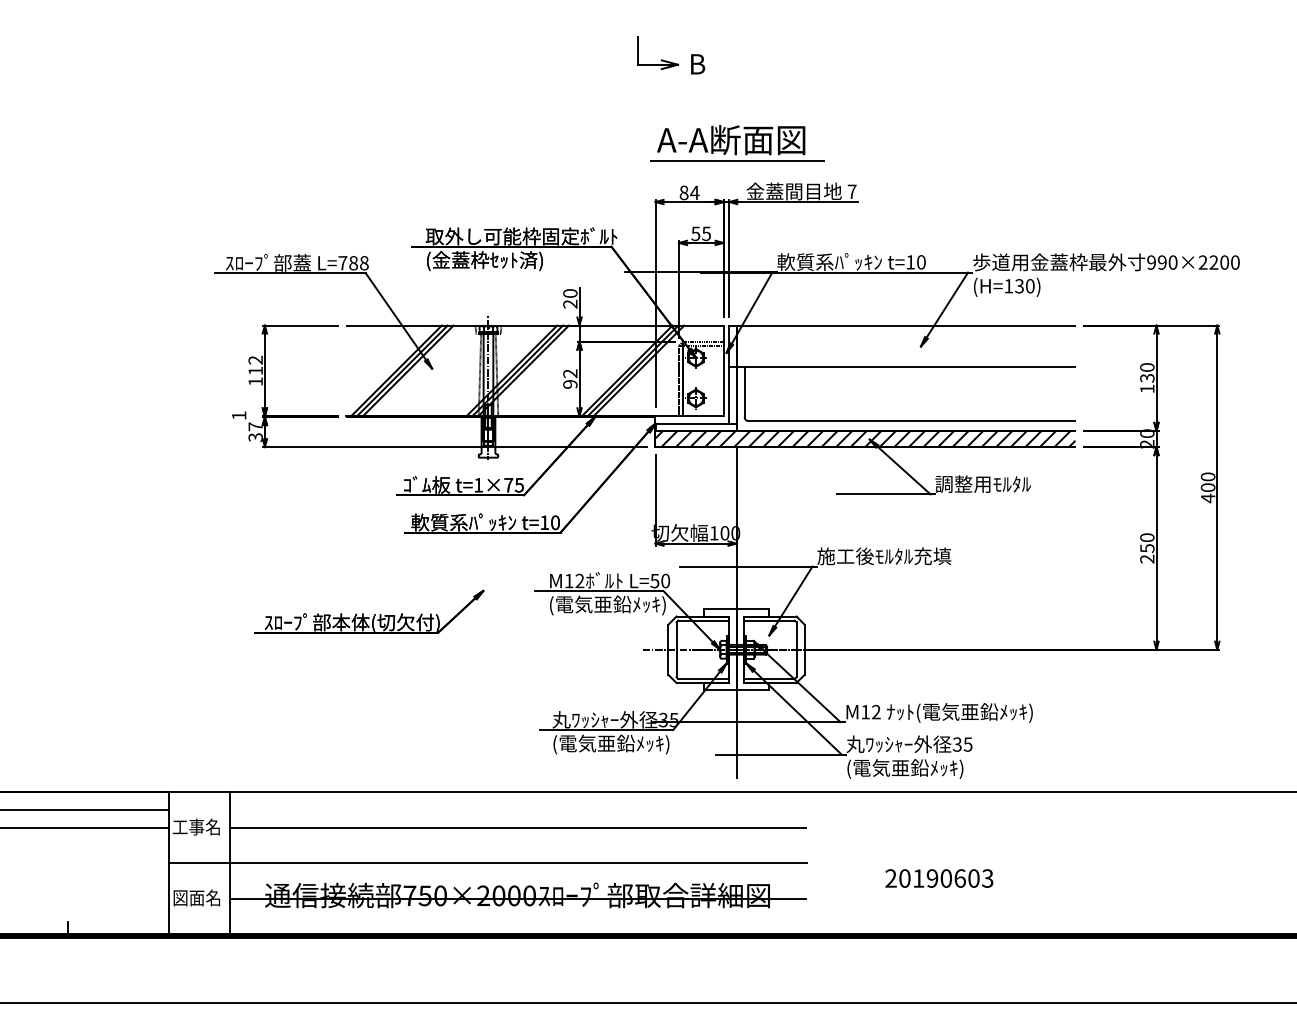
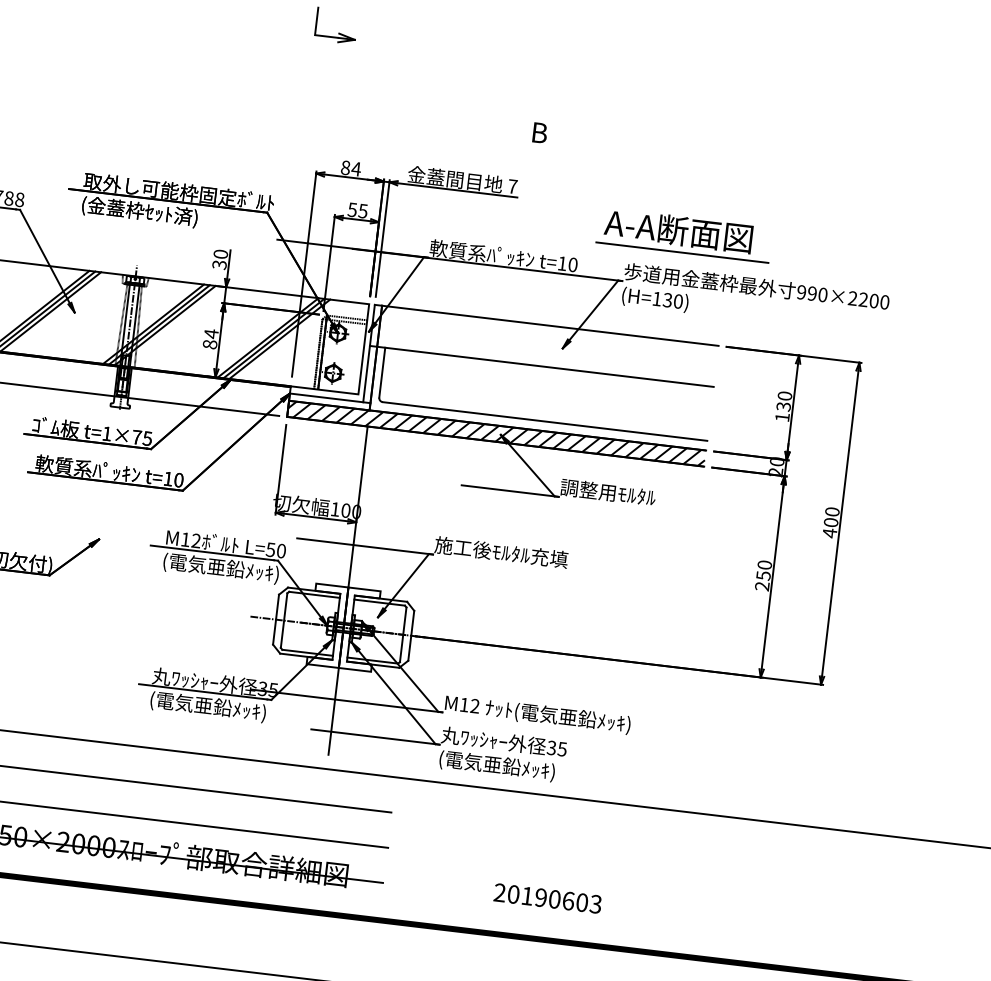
text: (698, 64) -> (540, 133), moved
part: (737, 143) -> (684, 235), moved
text: (570, 303) -> (219, 264), 20 -> 30
text: (570, 378) -> (210, 338), 92 -> 84
text: (939, 878) -> (548, 898), moved

